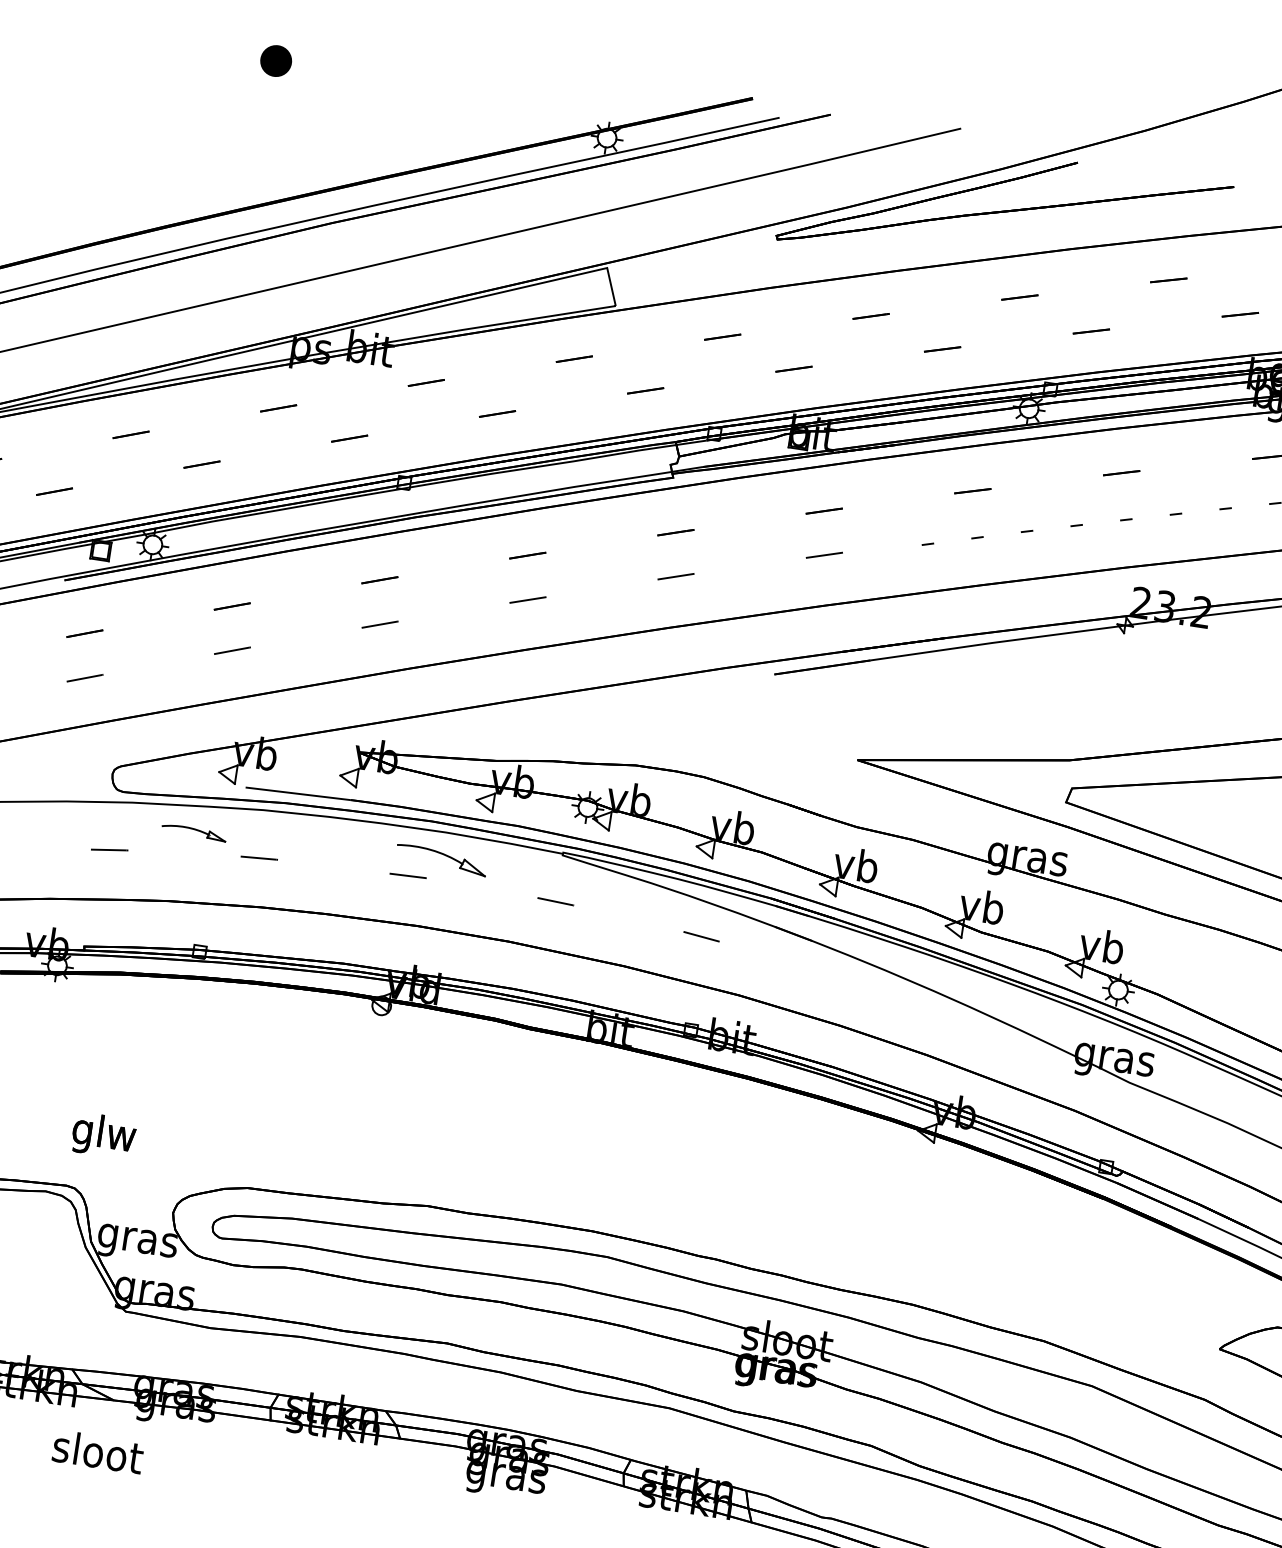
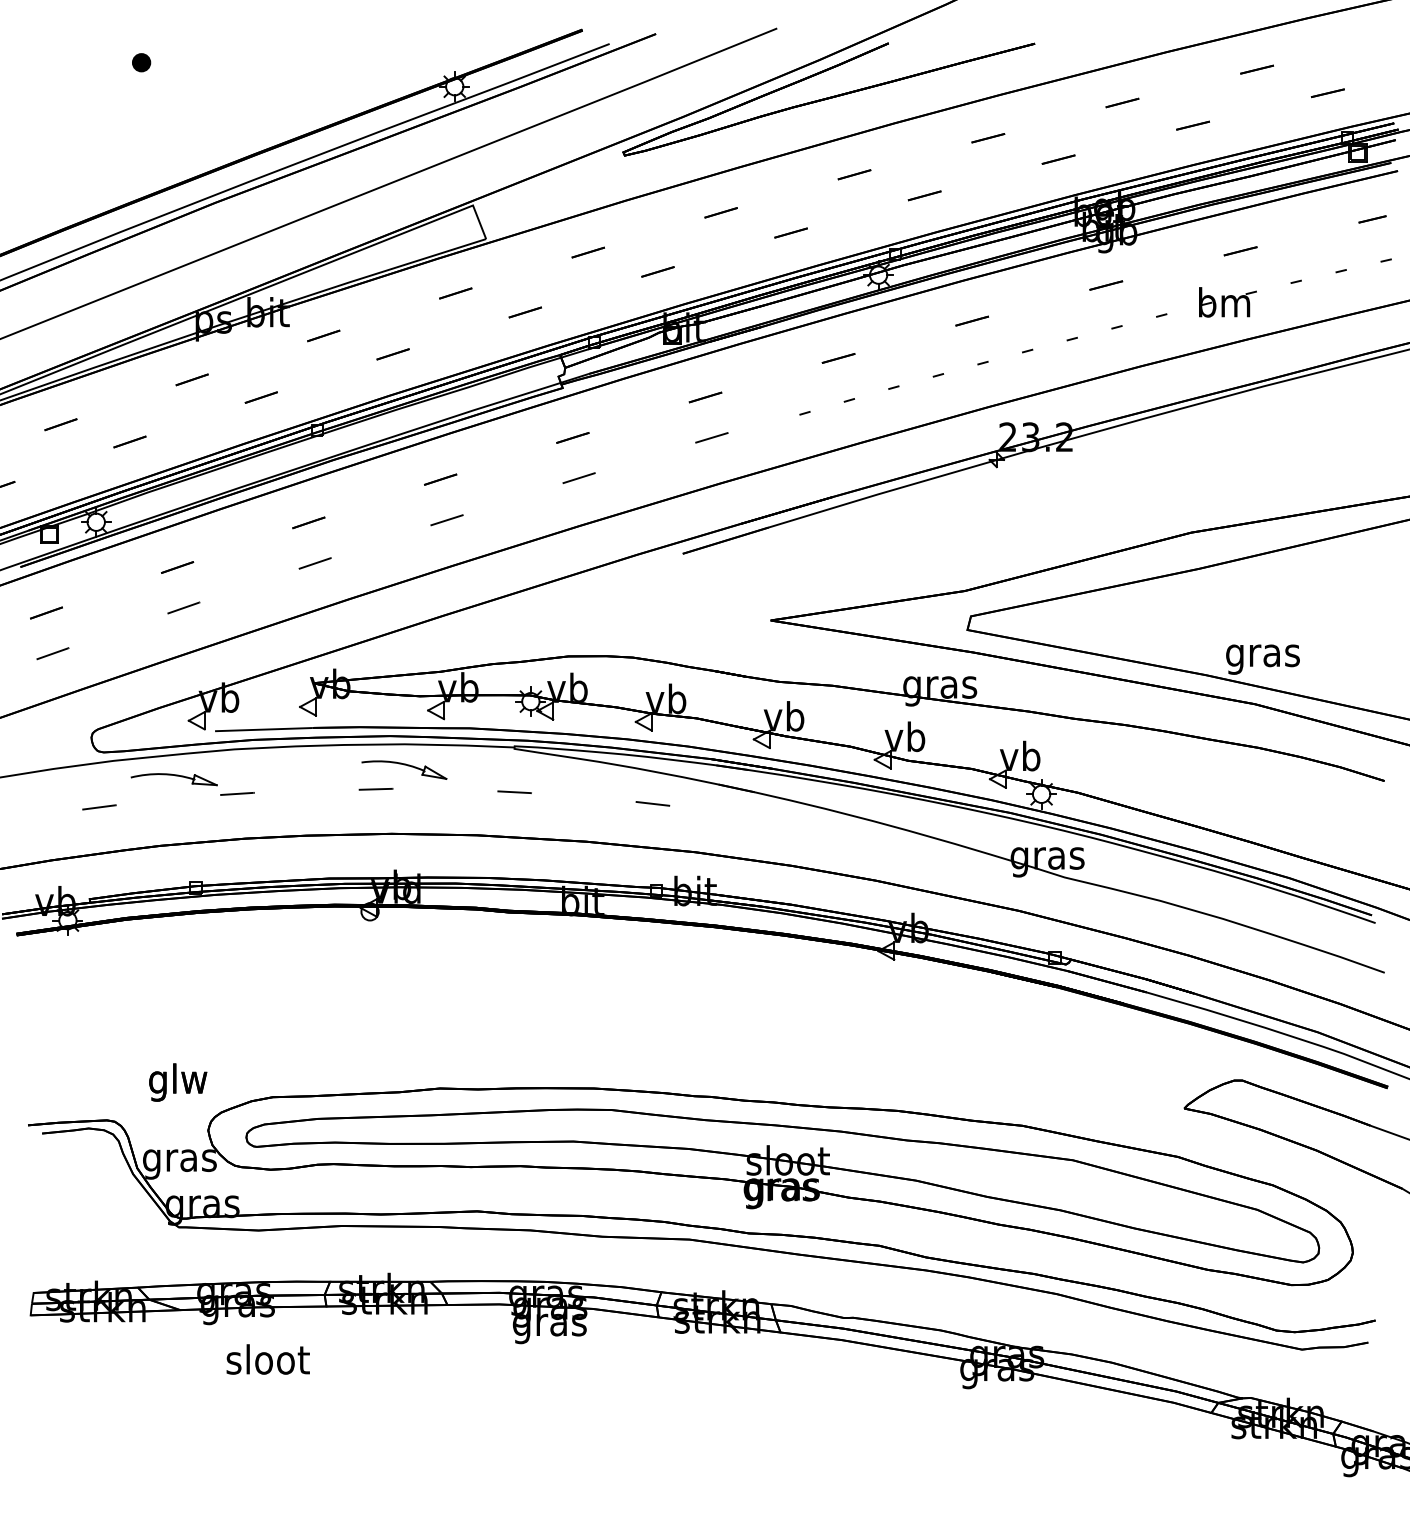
part: (276, 61) -> (141, 62), size x0.62
part: (193, 832) -> (173, 779), size x1.43
text: (104, 1135) -> (178, 1082), moved
text: (97, 1451) -> (267, 1359), moved

